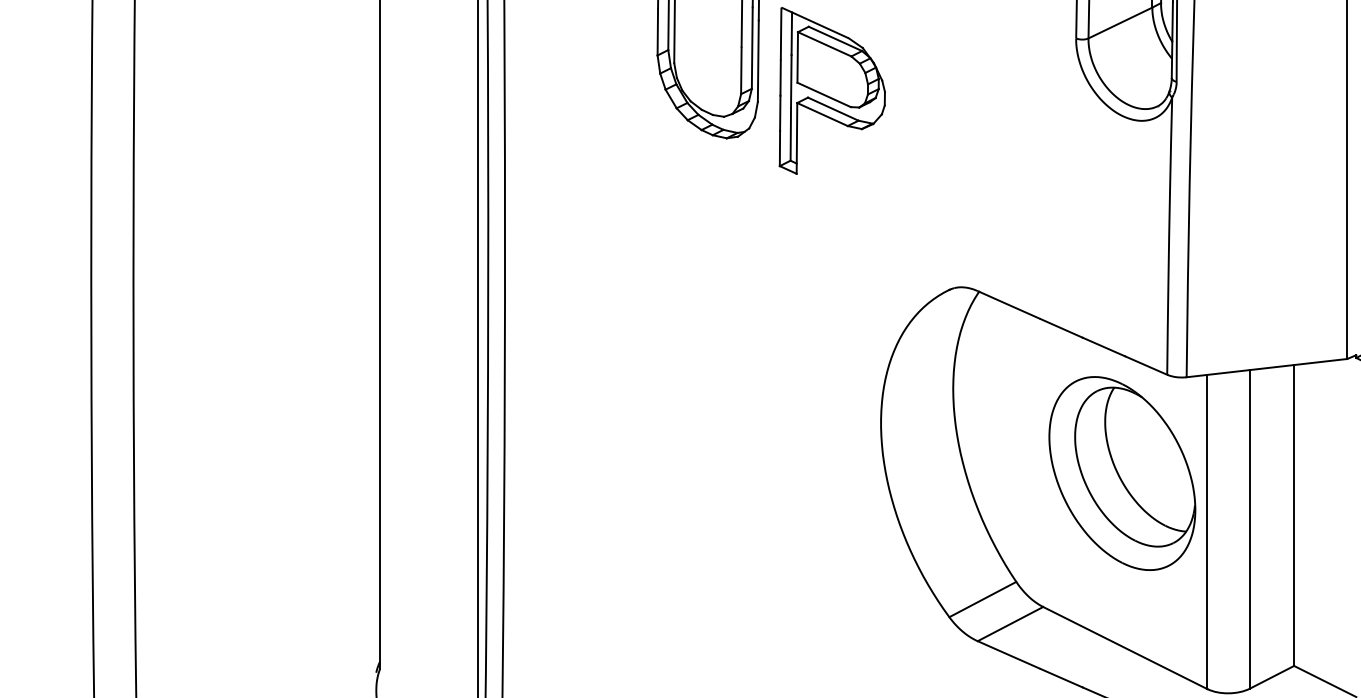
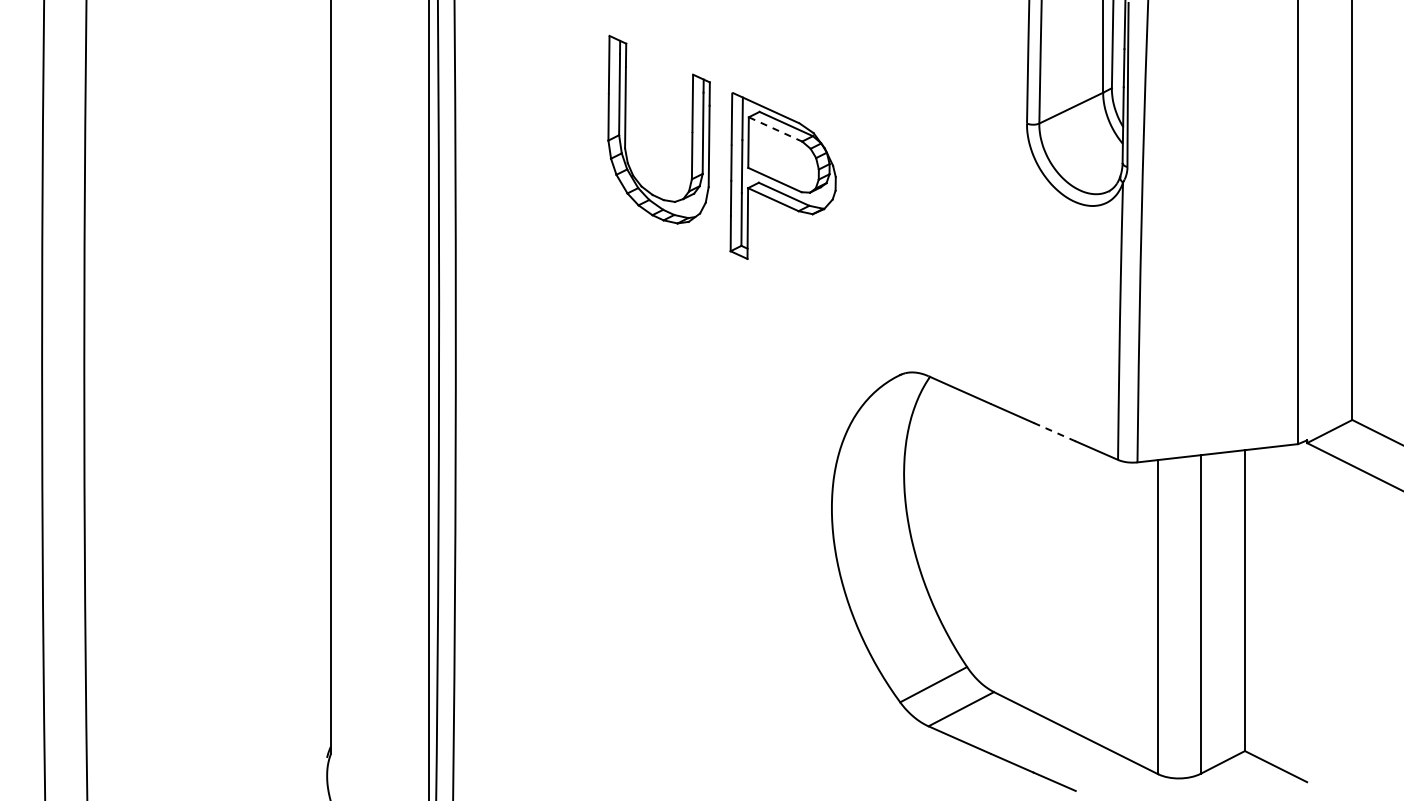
line: (824, 44) -> (775, 129), solid -> dashed
line: (1104, 347) -> (1055, 432), solid -> dashed
part: (1122, 473) -> (1073, 558), removed

